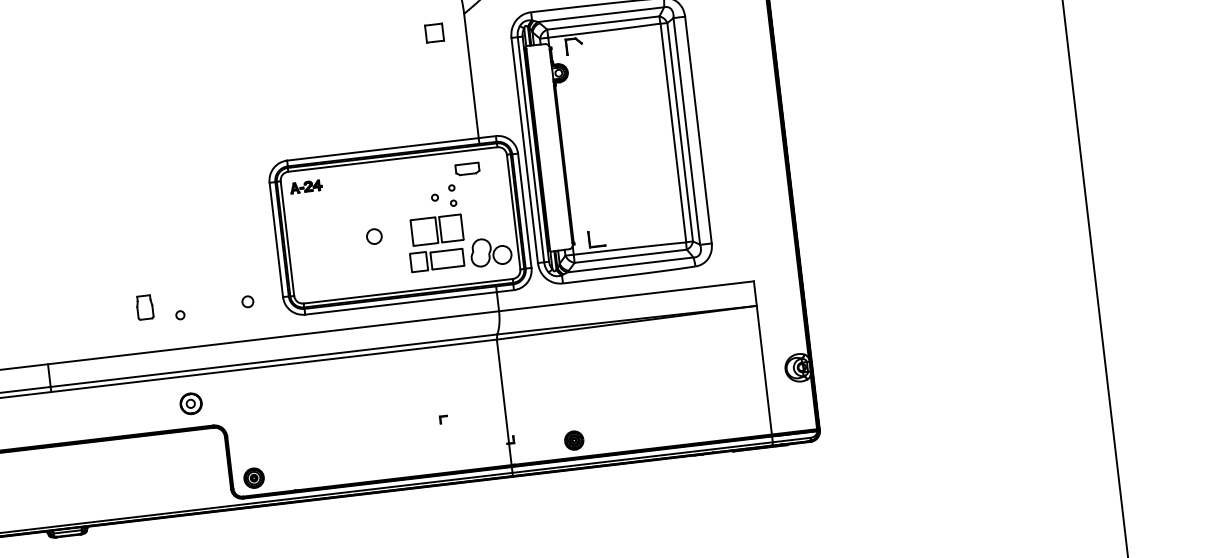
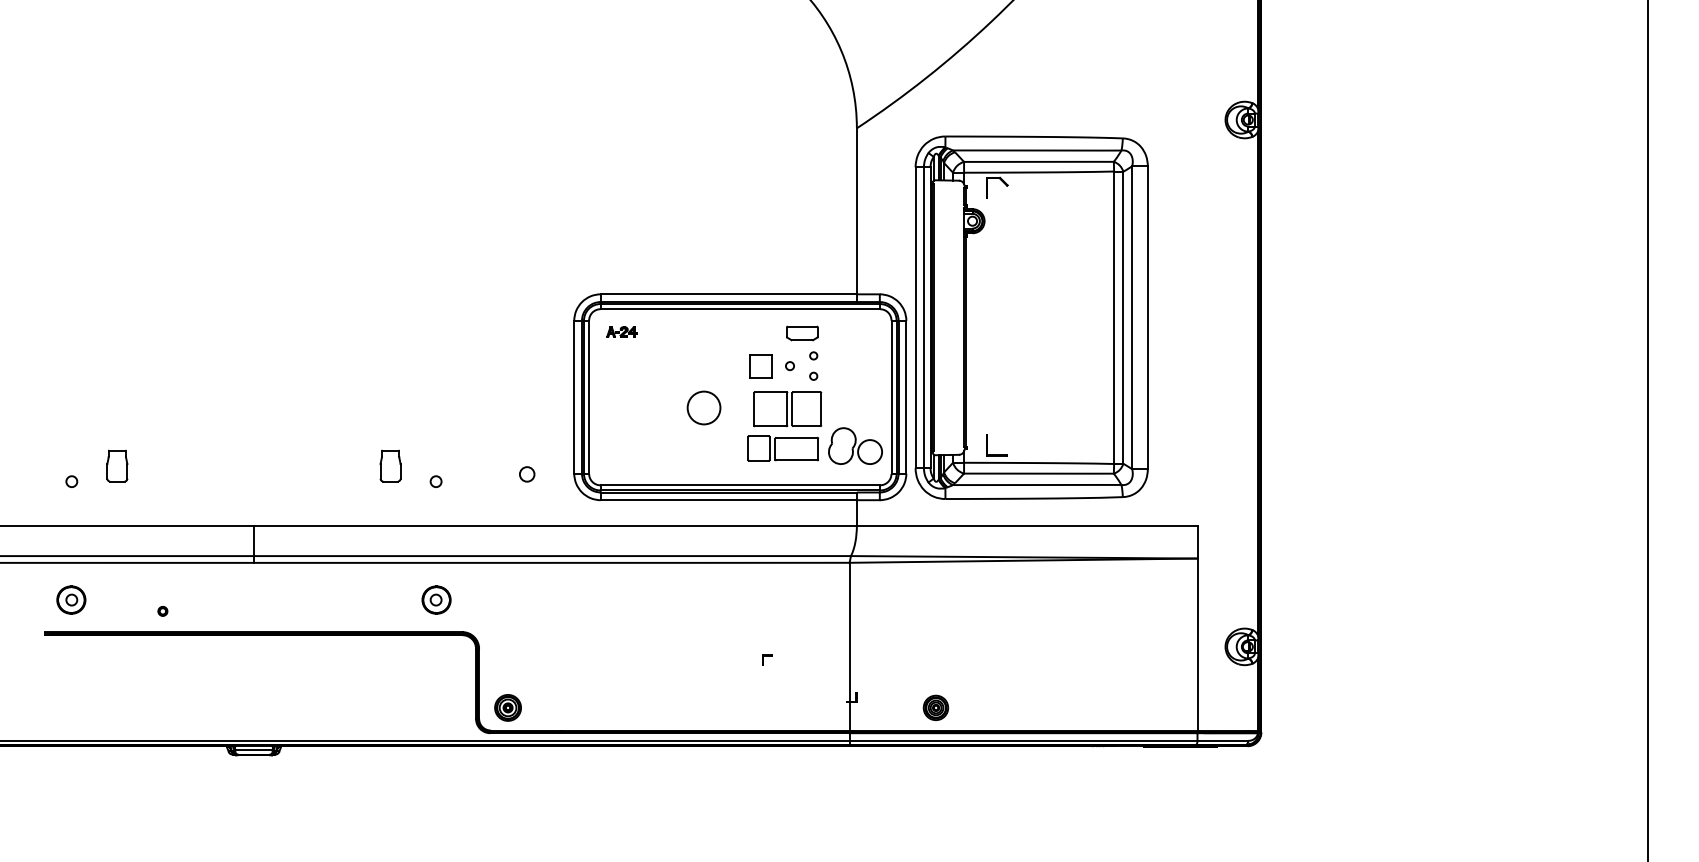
part: (434, 33) -> (760, 366), moved
part: (467, 169) -> (802, 333), moved
part: (305, 186) -> (621, 331), size x0.71
circle: (373, 236) -> (703, 407), size x1.67

